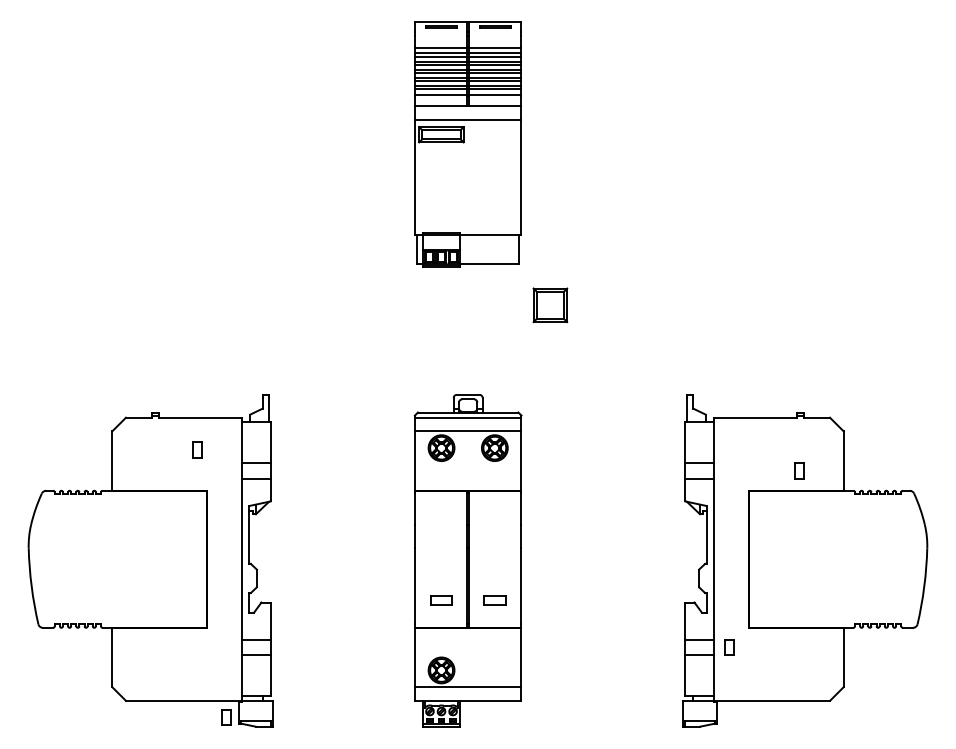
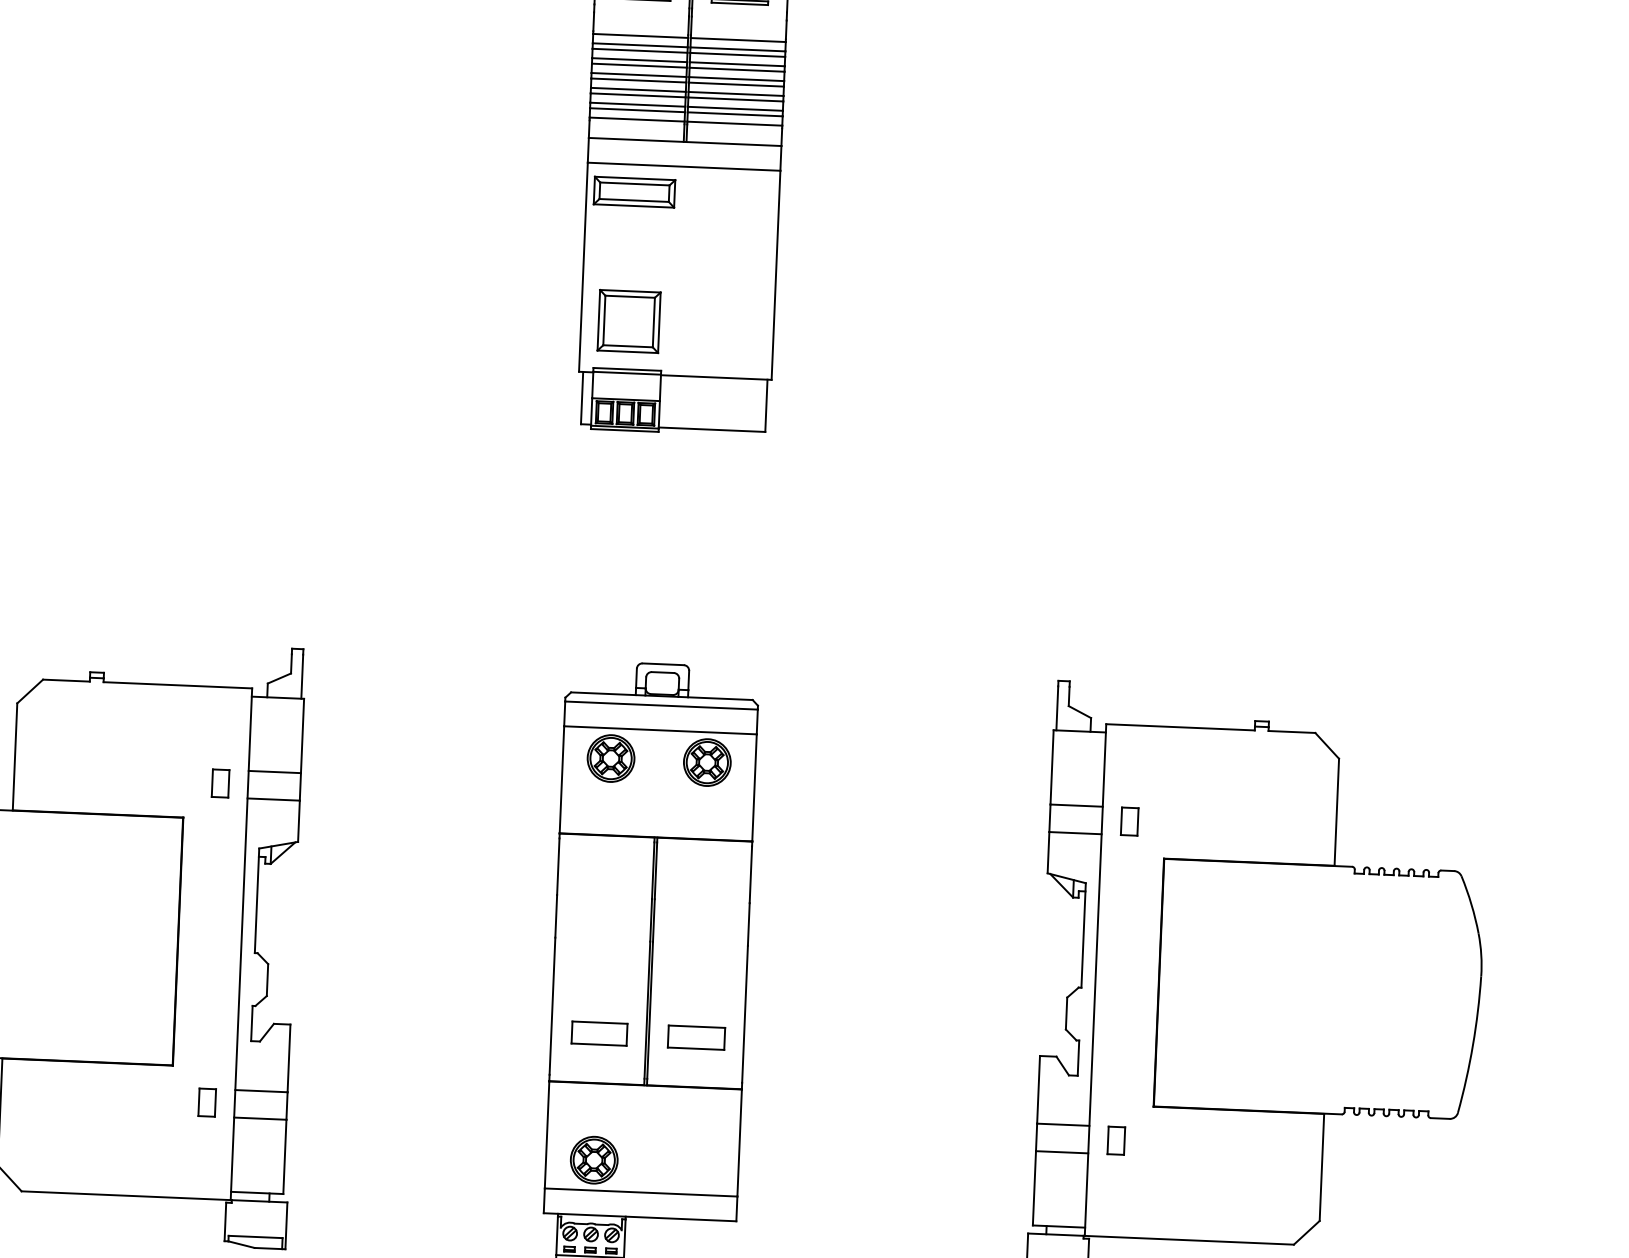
part: (550, 305) -> (629, 321), moved
part: (197, 449) -> (220, 782), moved
part: (799, 470) -> (1129, 820), moved
part: (441, 599) -> (599, 1032), size x1.43
part: (495, 599) -> (697, 1036), size x1.43
part: (226, 717) -> (207, 1102), moved

